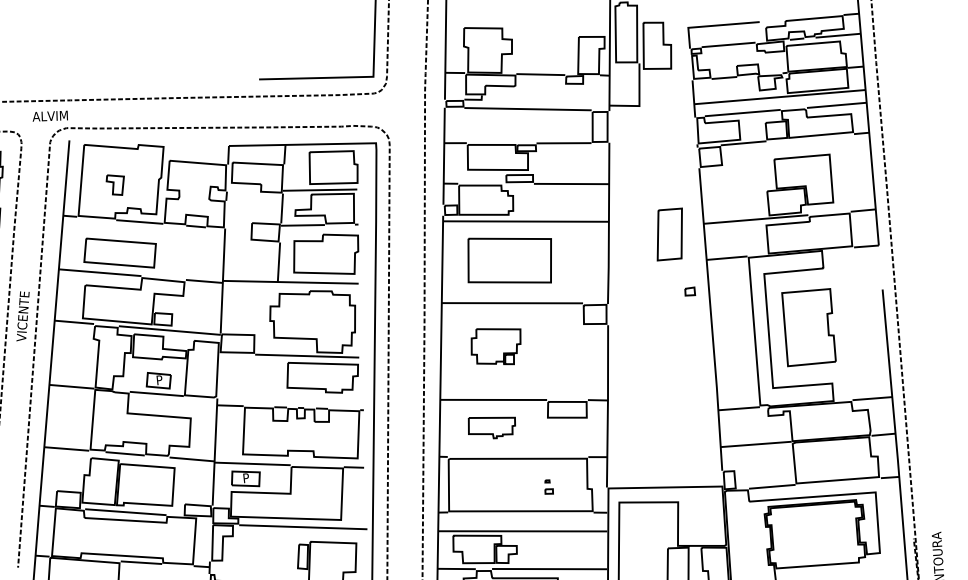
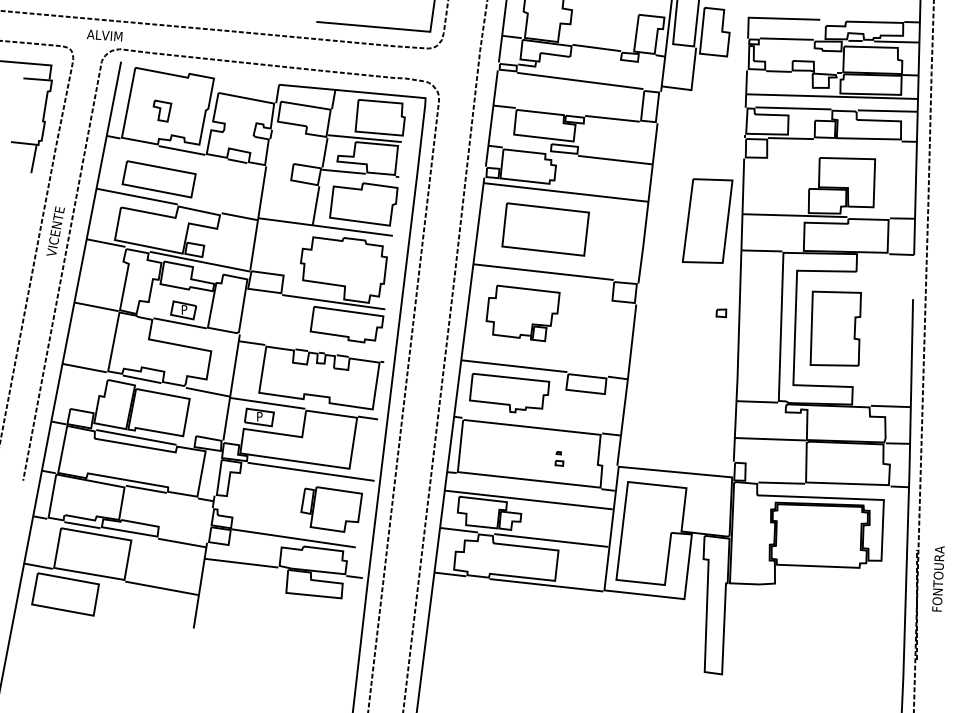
part: (669, 233) -> (707, 220), size x1.67
part: (690, 292) -> (721, 313), moved
part: (496, 346) -> (522, 313), size x1.43
part: (491, 426) -> (509, 392), size x1.67

